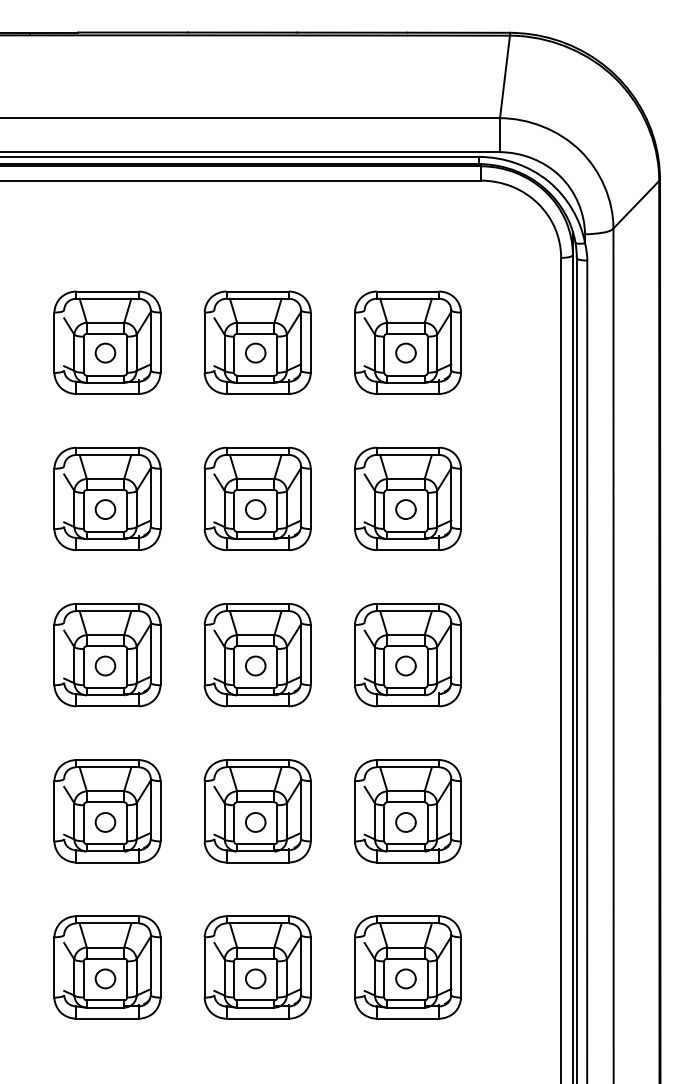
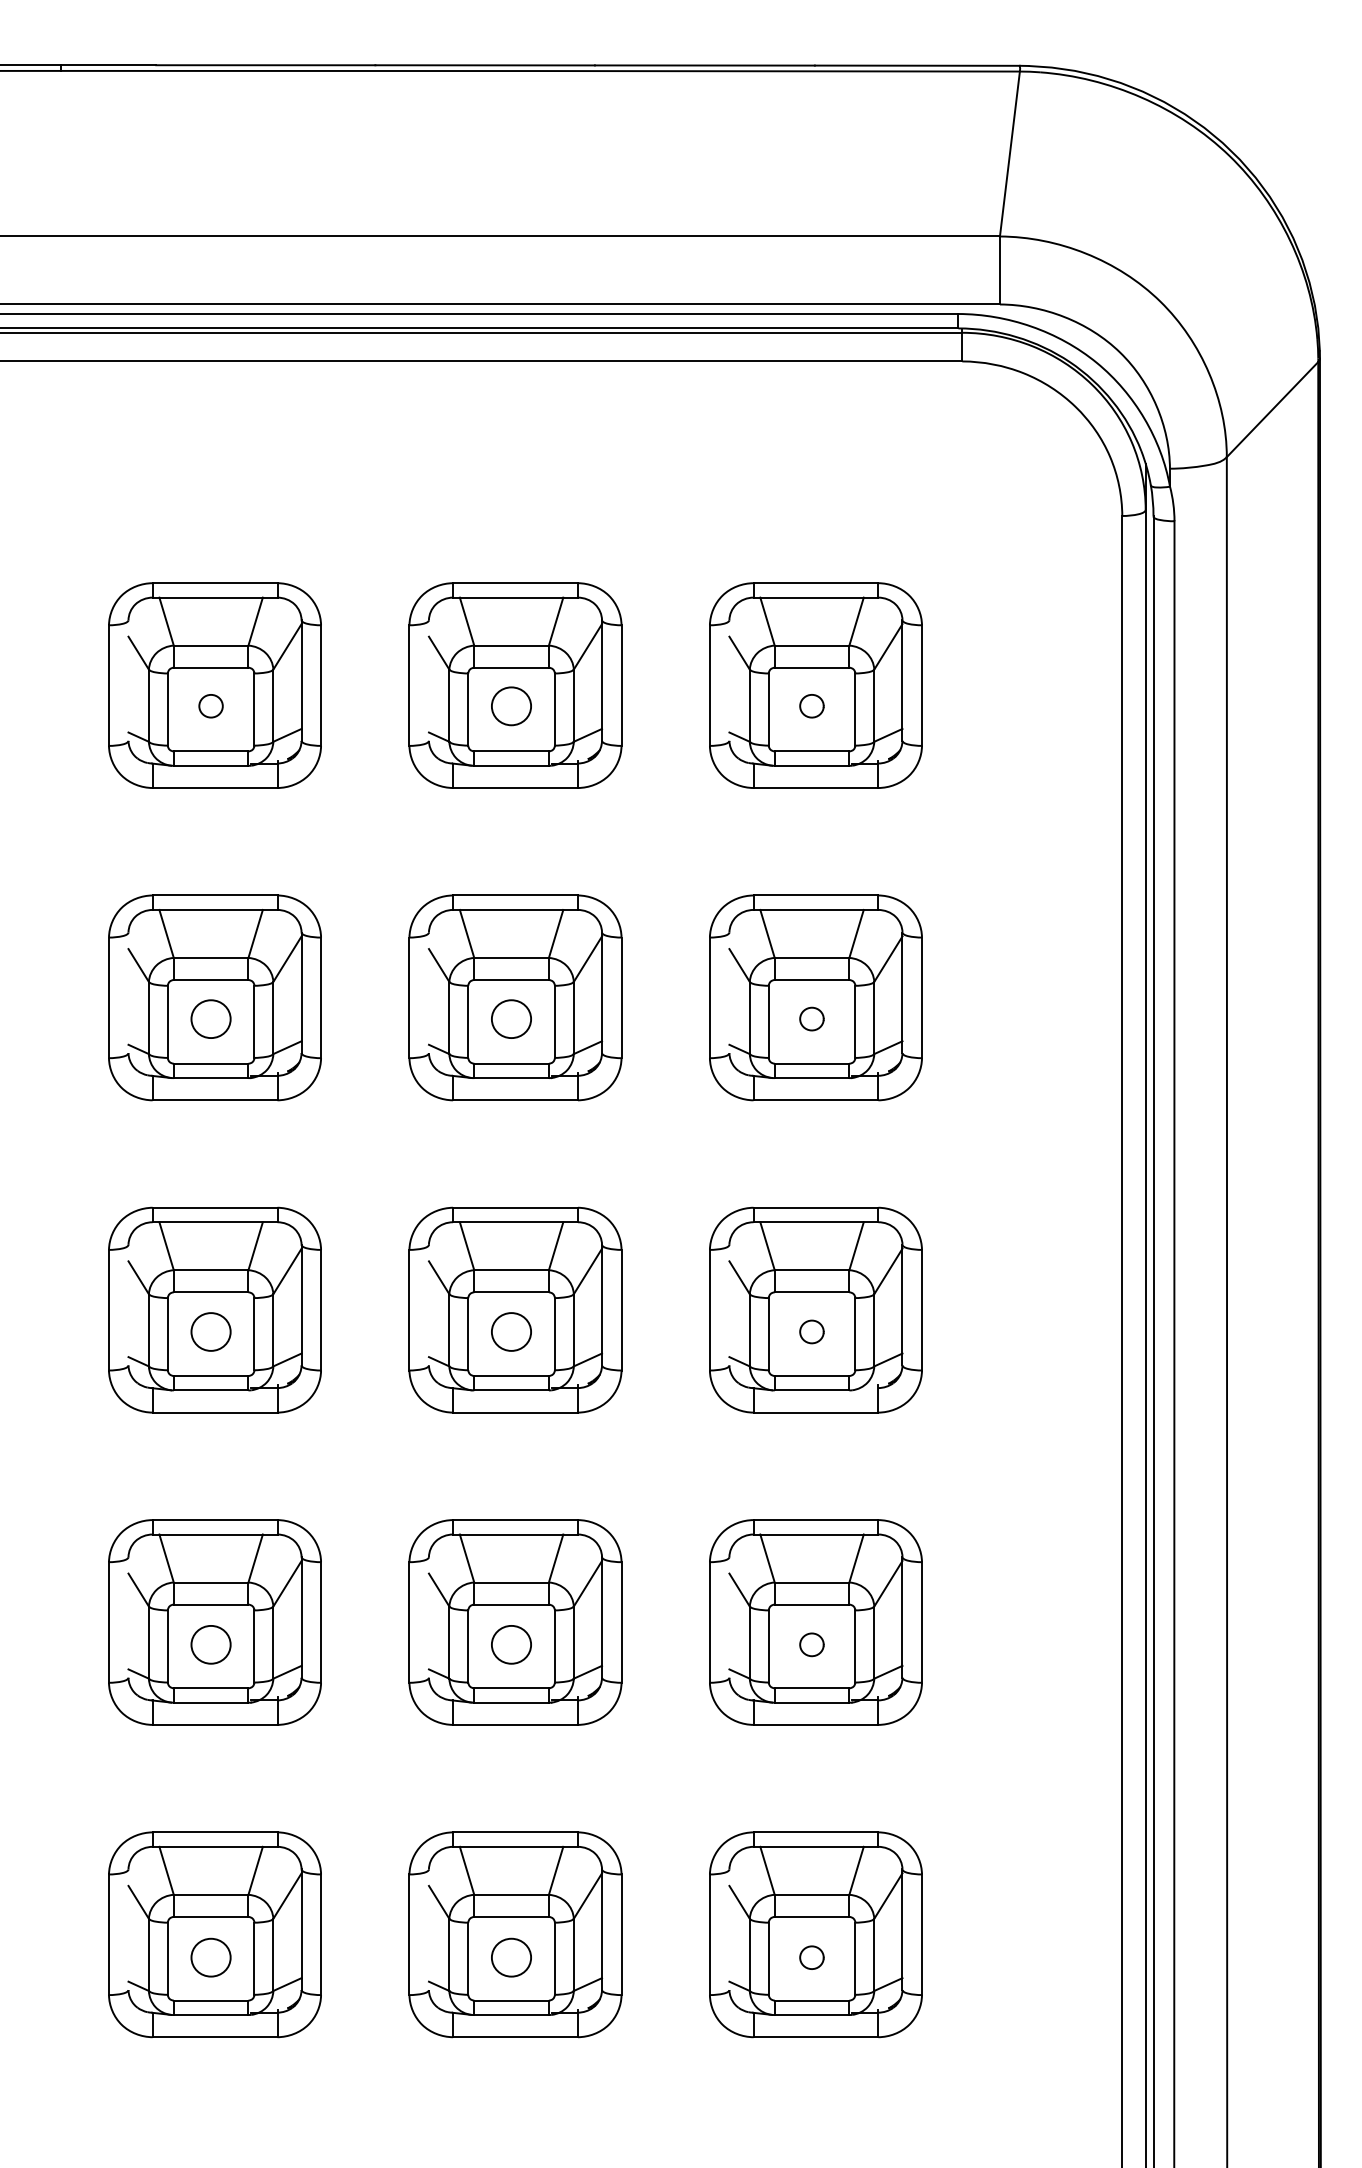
part: (105, 352) -> (211, 705), size x0.6
part: (405, 352) -> (810, 705), size x0.6
part: (405, 509) -> (810, 1019), size x0.6
part: (405, 665) -> (810, 1330), size x0.6
part: (405, 822) -> (810, 1644), size x0.6
part: (405, 978) -> (810, 1956), size x0.6

